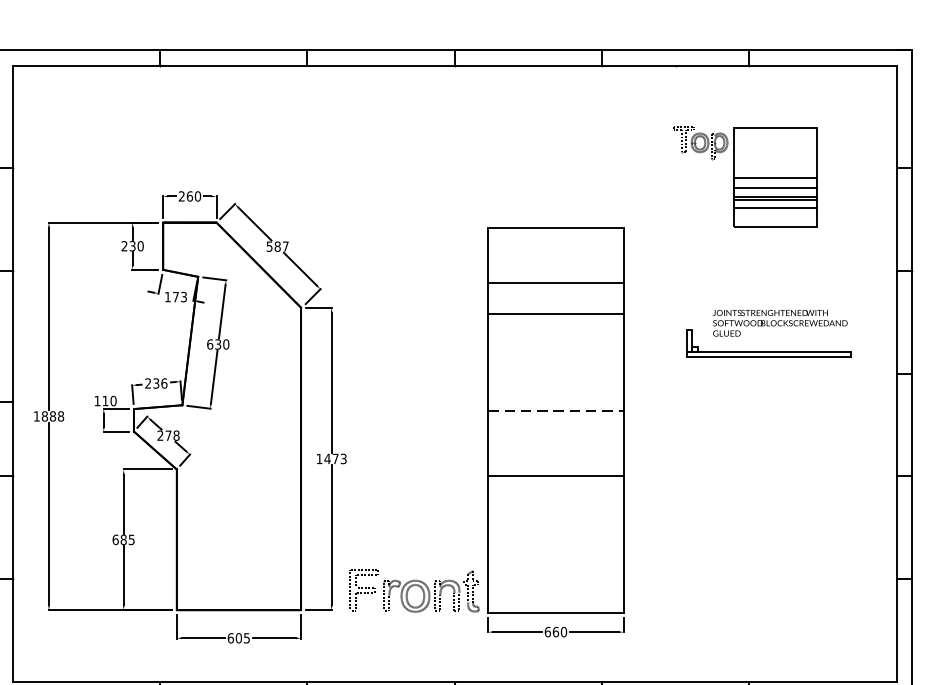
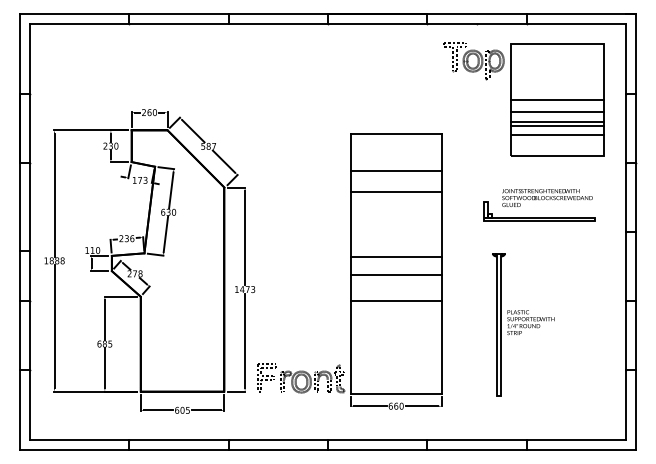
part: (744, 177) -> (523, 99), size x1.67
line: (556, 411) -> (396, 257), dashed -> solid
line: (554, 438) -> (395, 275), added
part: (744, 510) -> (523, 324), added

